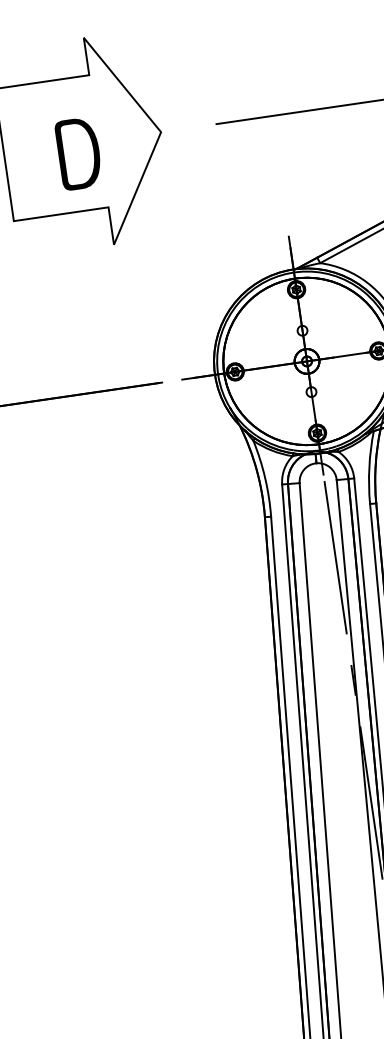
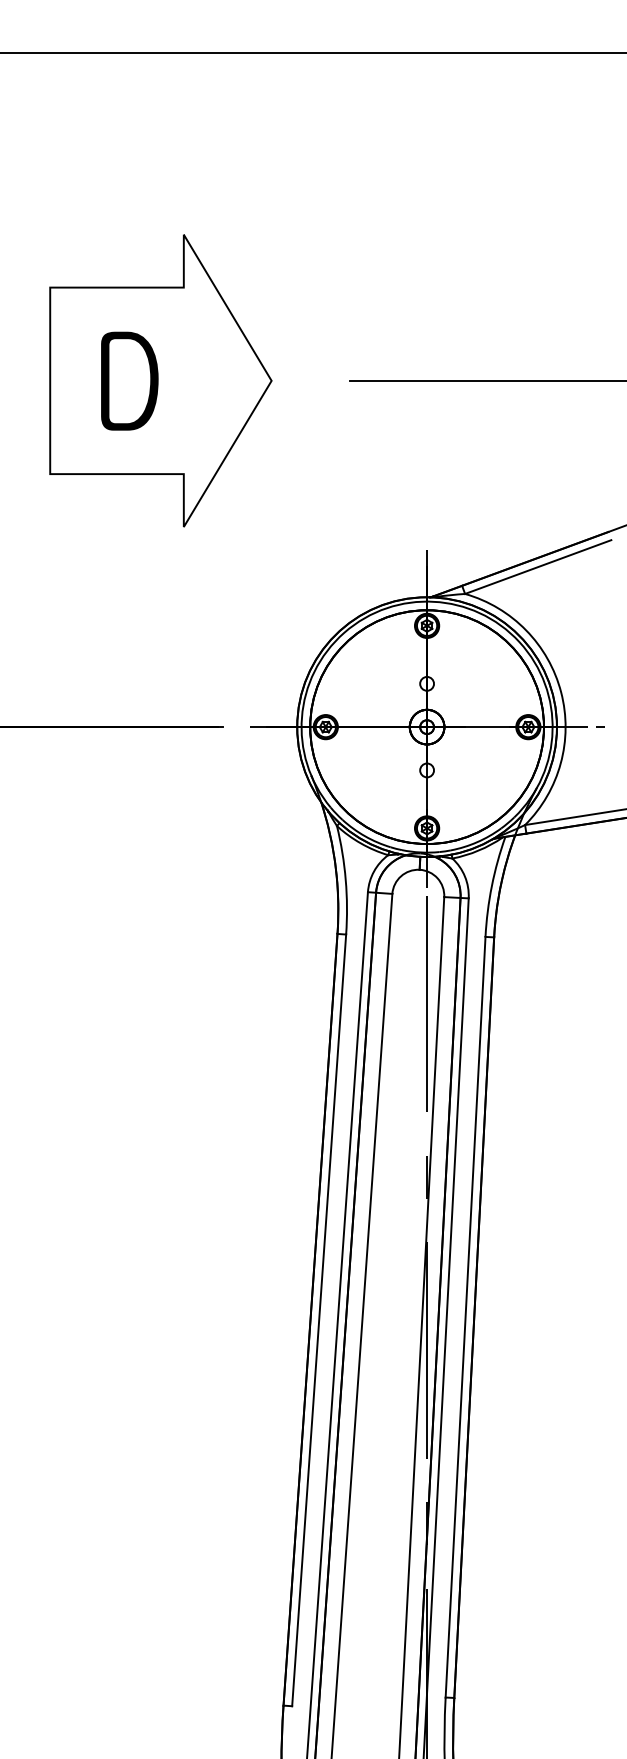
text: (78, 153) -> (129, 380), moved

